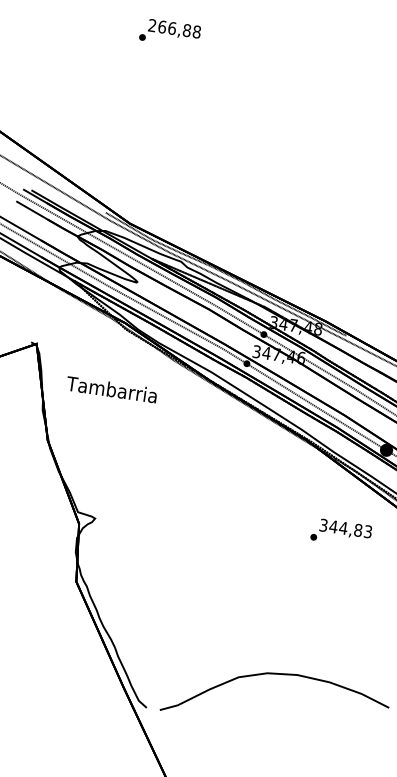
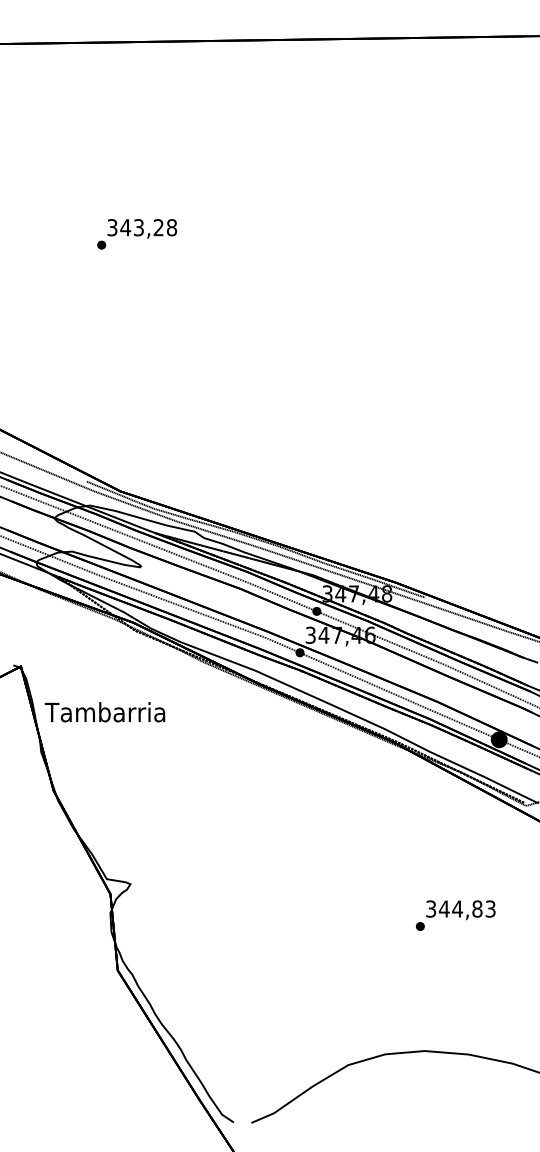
text: (169, 27) -> (135, 227), 266,88 -> 343,28
text: (111, 389) -> (104, 712), moved
text: (341, 532) -> (455, 915), moved

